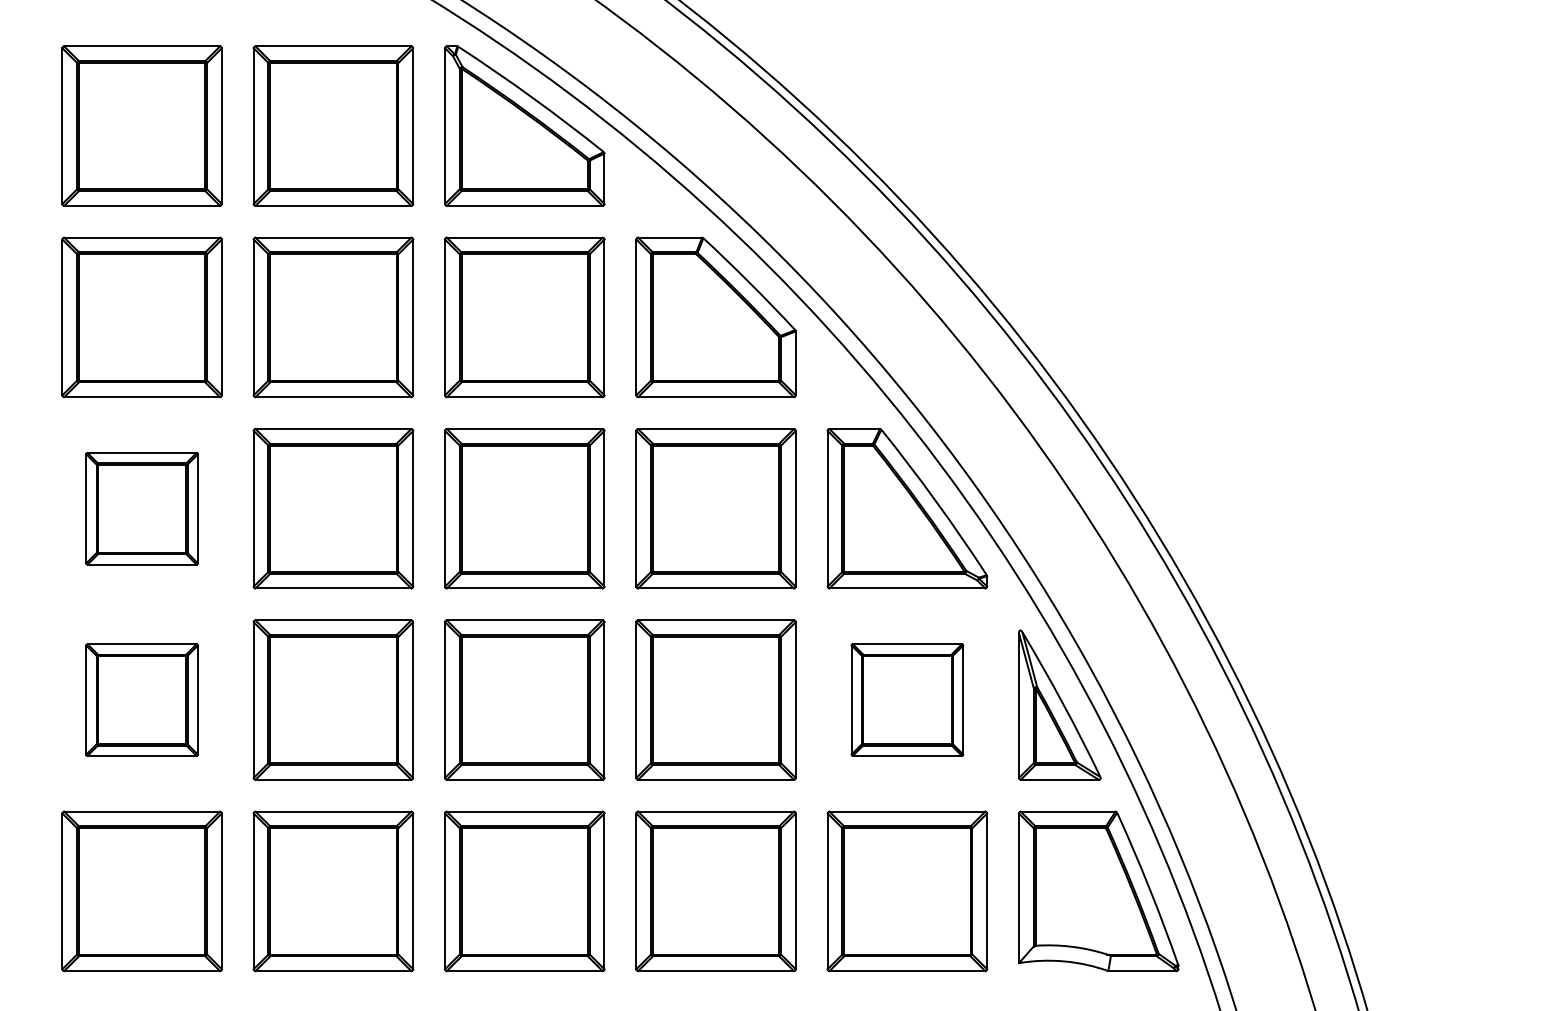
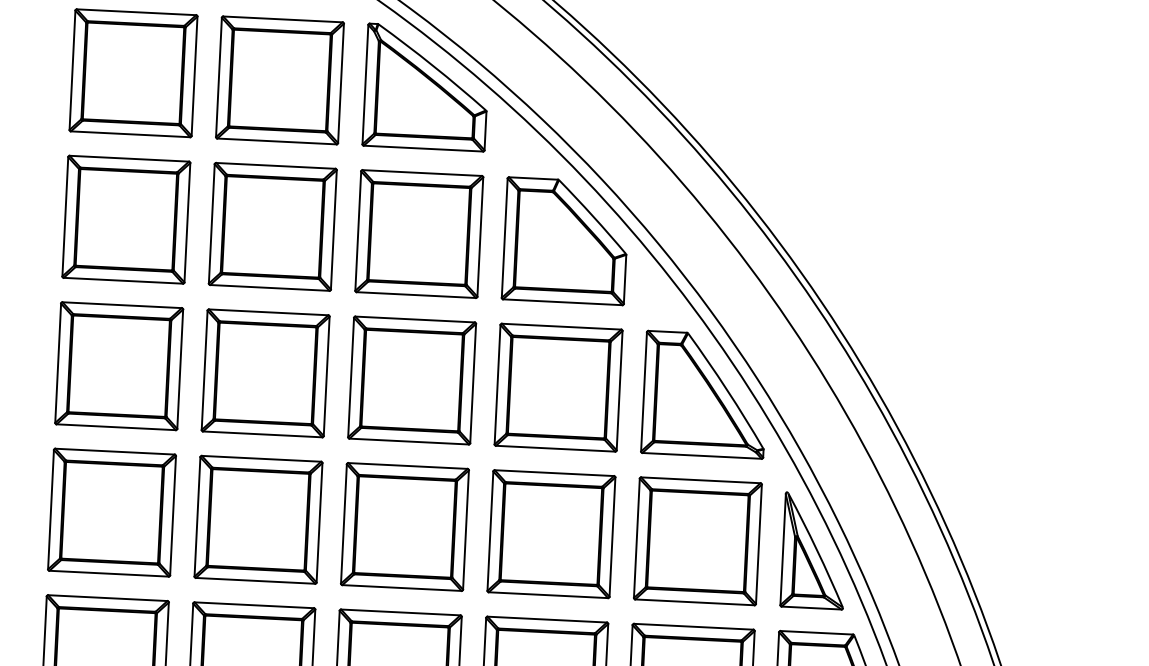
part: (141, 508) -> (118, 365), size x1.43
part: (141, 699) -> (111, 512), size x1.43
part: (907, 699) -> (698, 540), size x1.43

